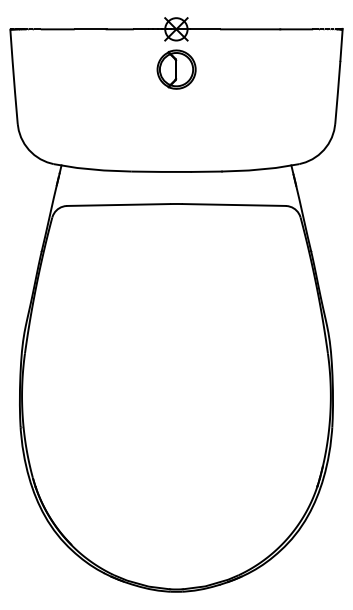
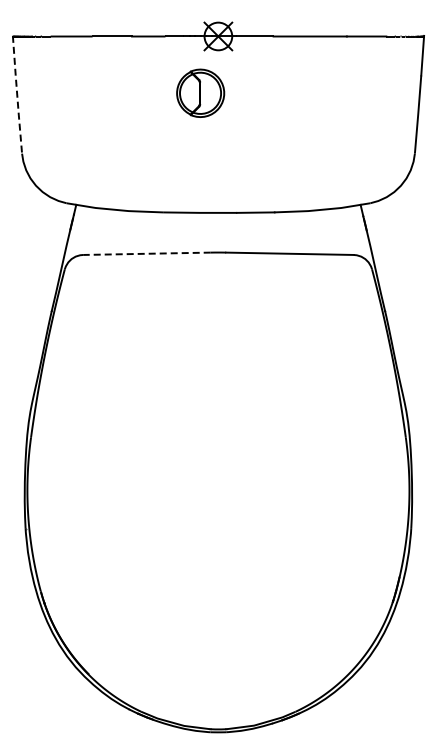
part: (176, 68) -> (200, 92), moved
line: (14, 77) -> (17, 95), solid -> dashed
line: (118, 204) -> (146, 253), solid -> dashed

